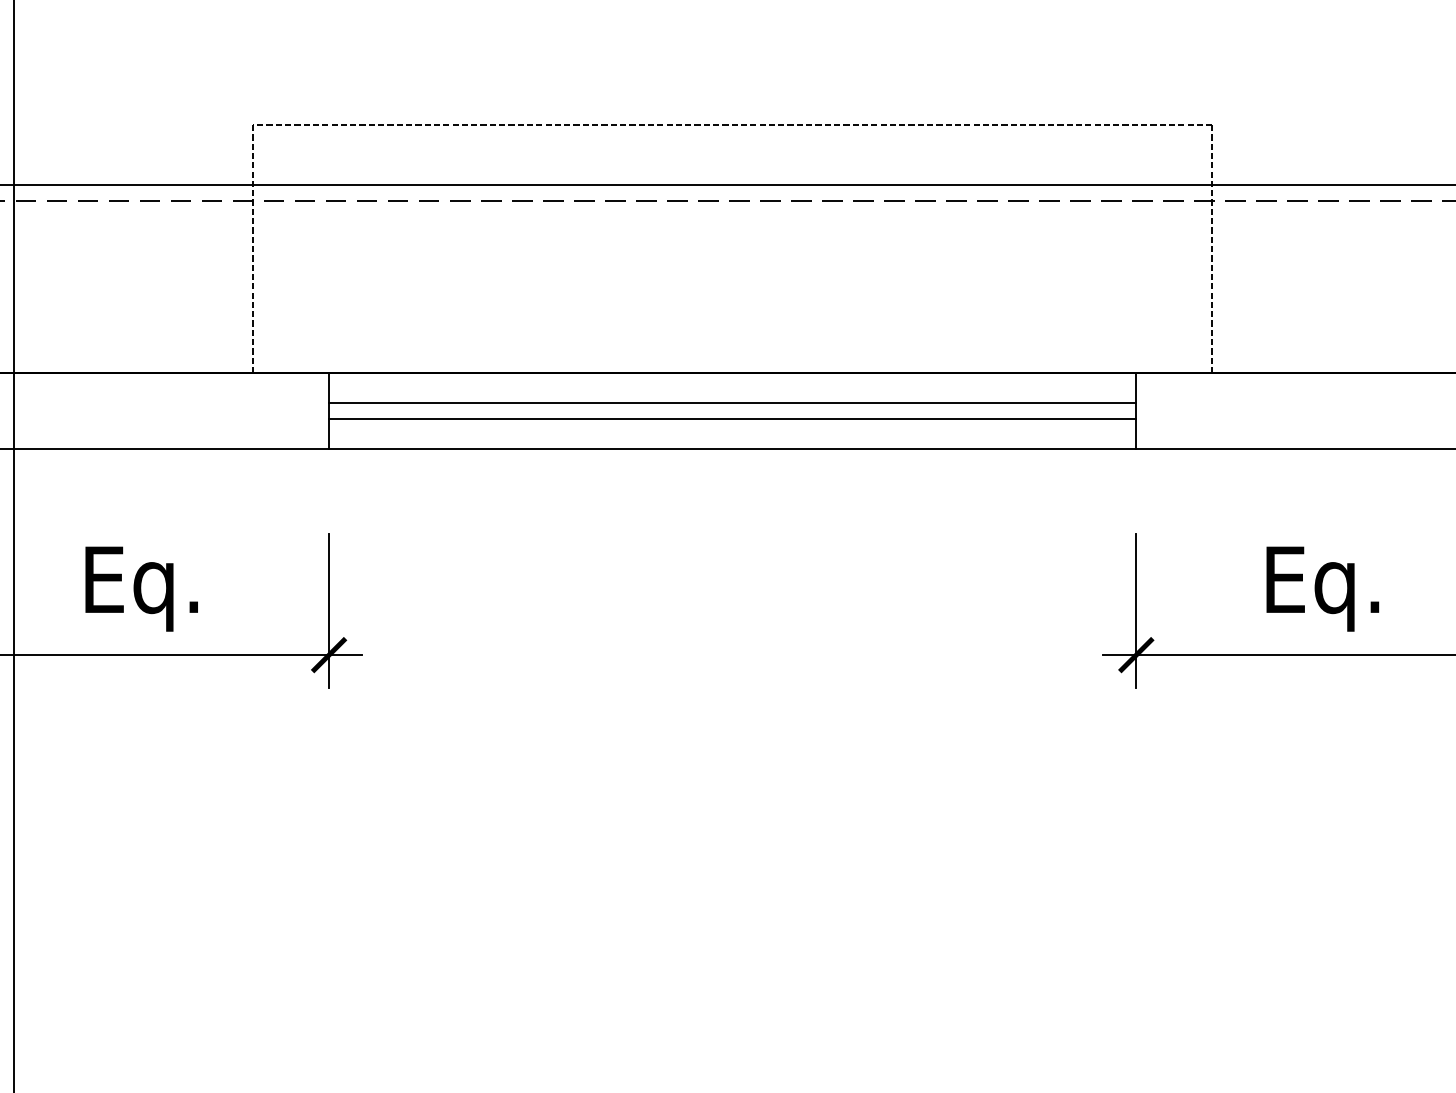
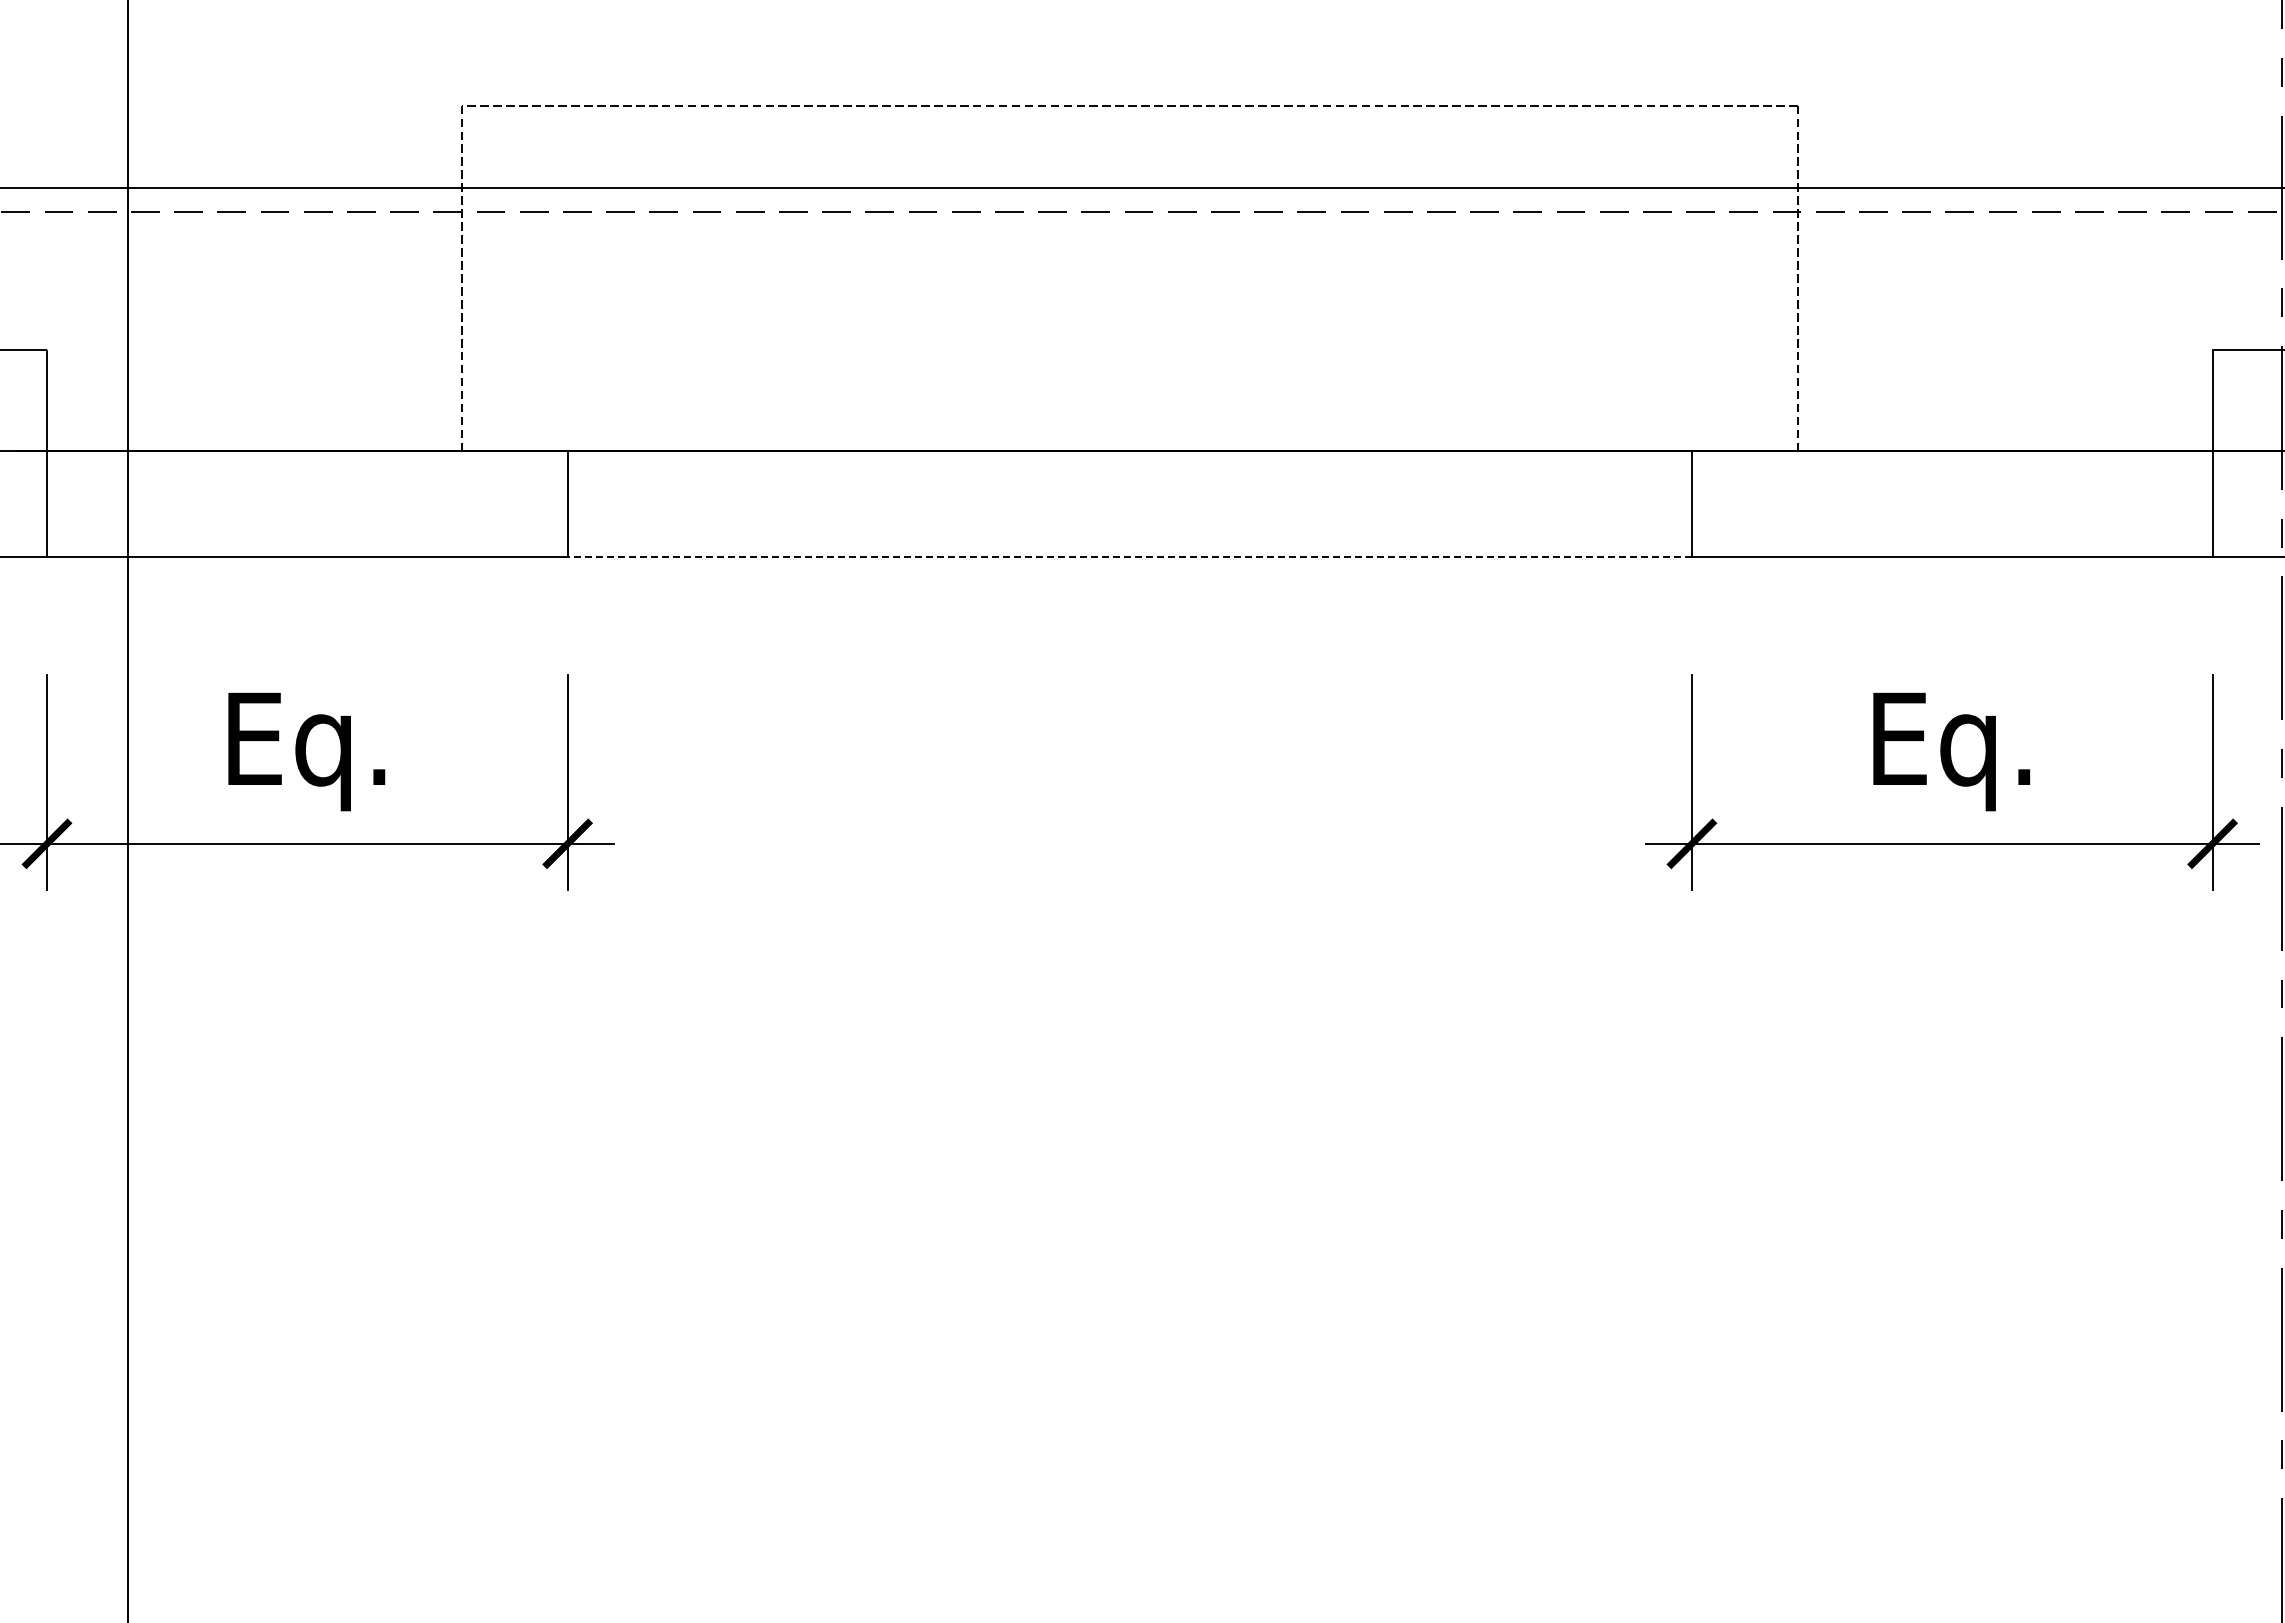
line: (732, 402) -> (1129, 492), removed
line: (732, 419) -> (1129, 515), removed
line: (732, 449) -> (1129, 557), solid -> dashed

